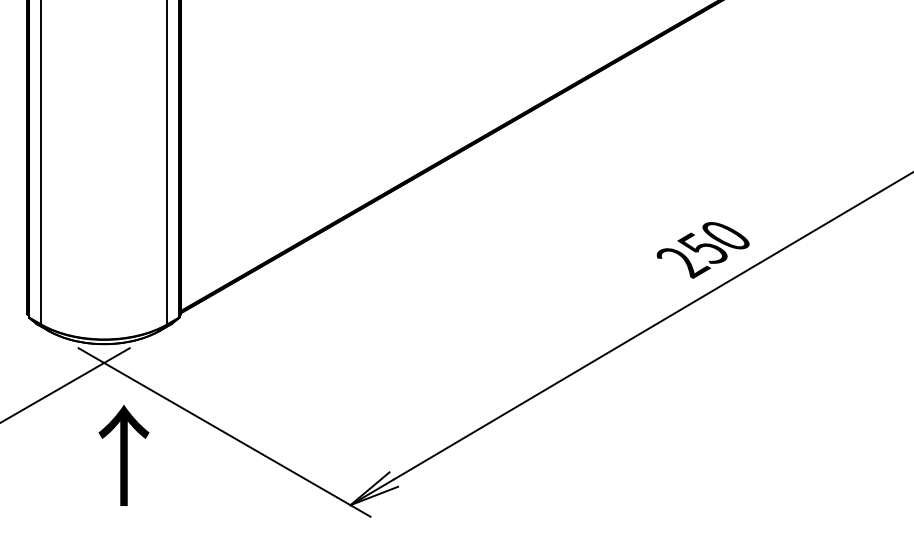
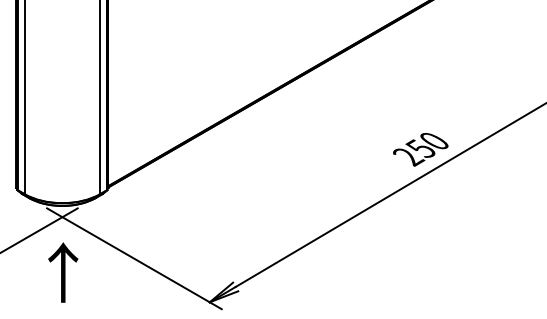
text: (124, 455) -> (63, 272), moved

